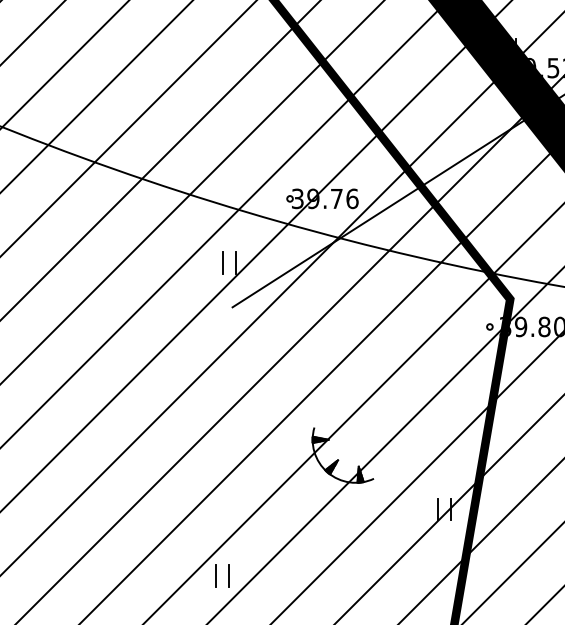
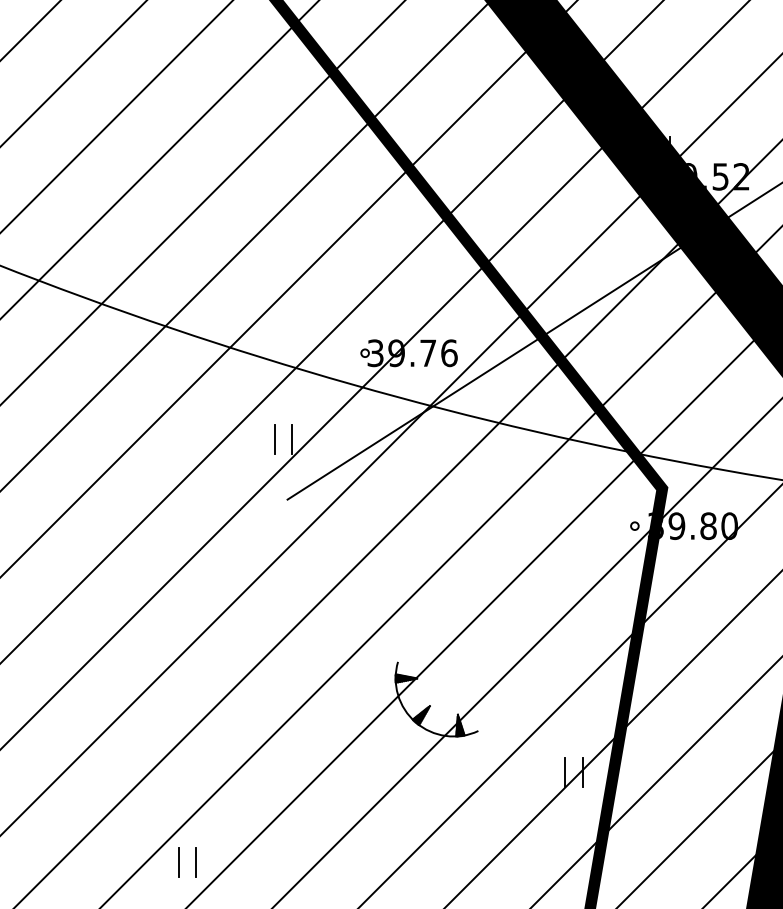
part: (216, 576) -> (179, 862), moved

